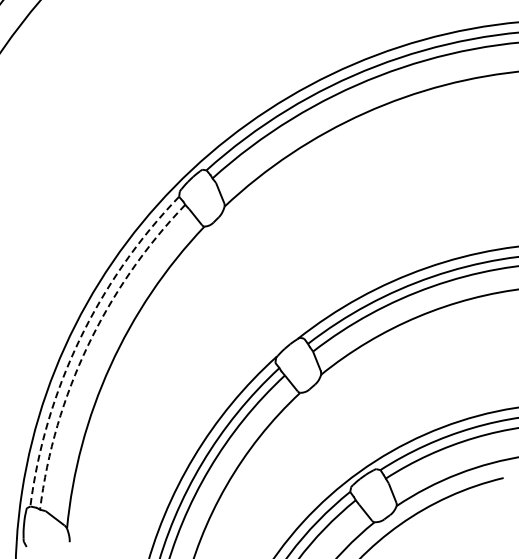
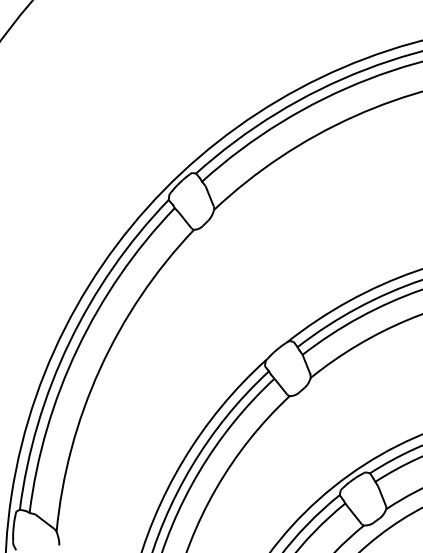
arc: (79, 339) -> (69, 342), dashed -> solid
arc: (88, 345) -> (78, 348), dashed -> solid

